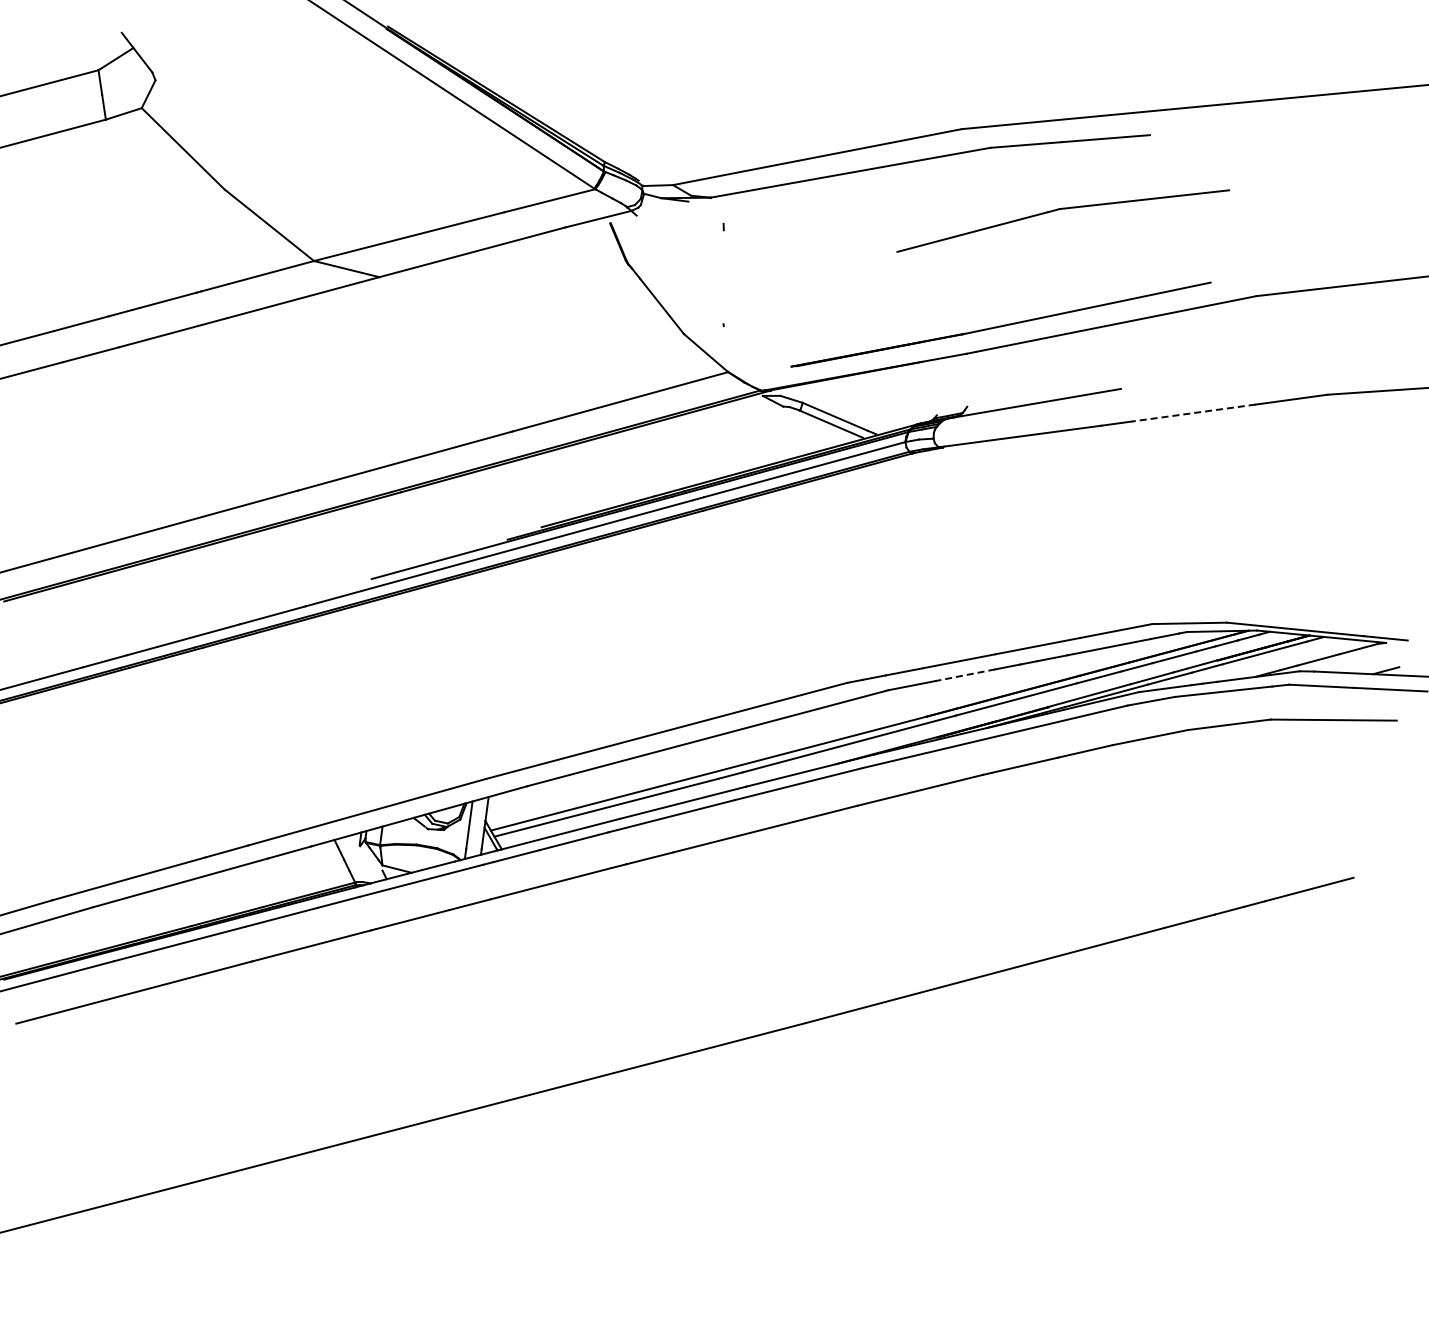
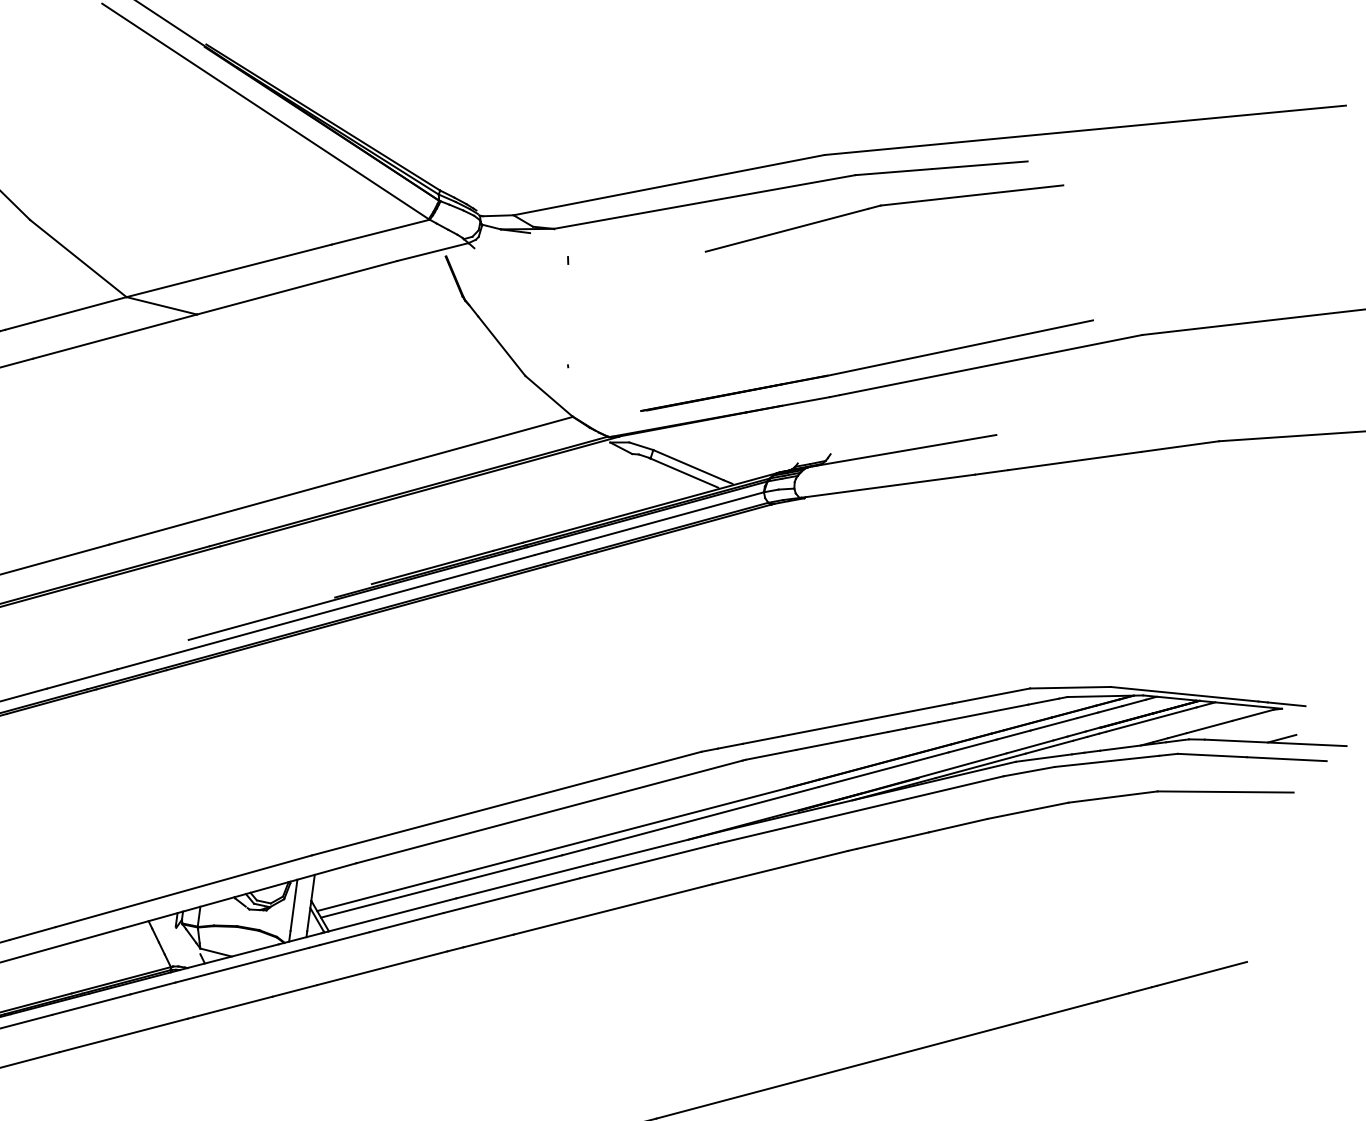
part: (1059, 210) -> (880, 207), moved
line: (1193, 413) -> (1074, 461), dashed -> solid
line: (964, 675) -> (827, 743), dashed -> solid

